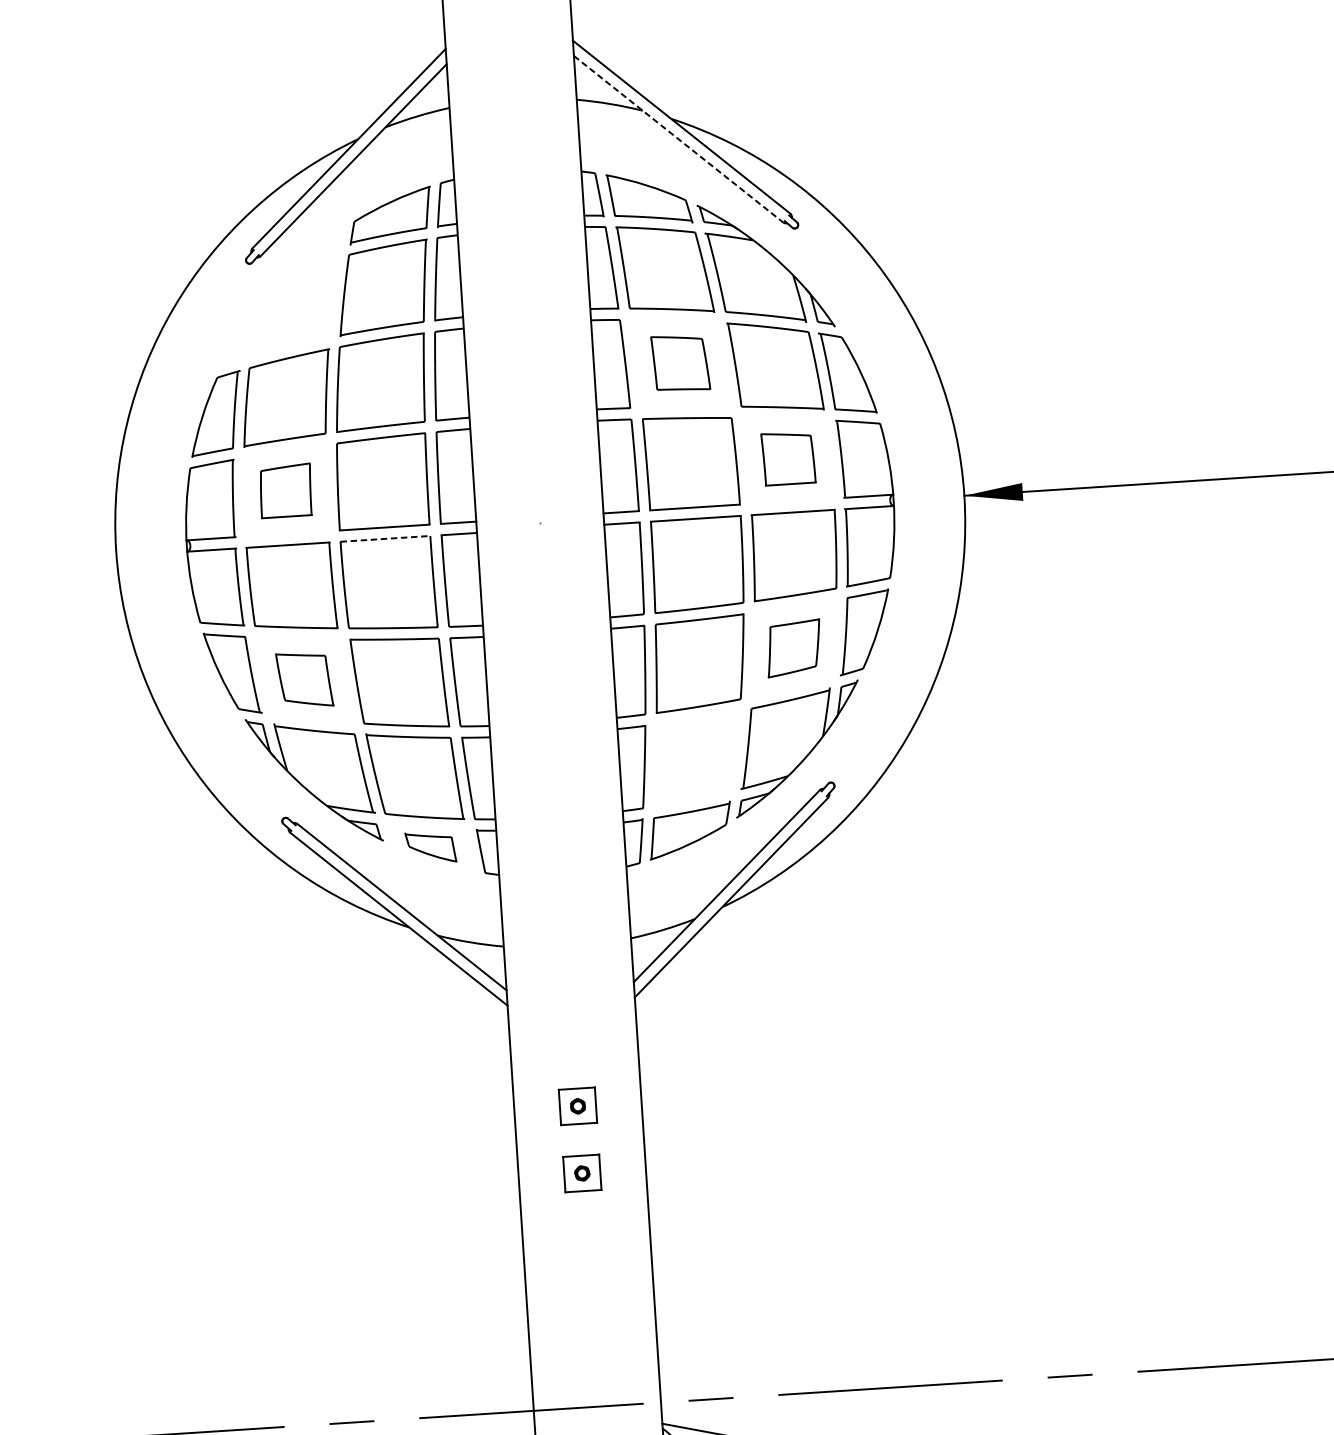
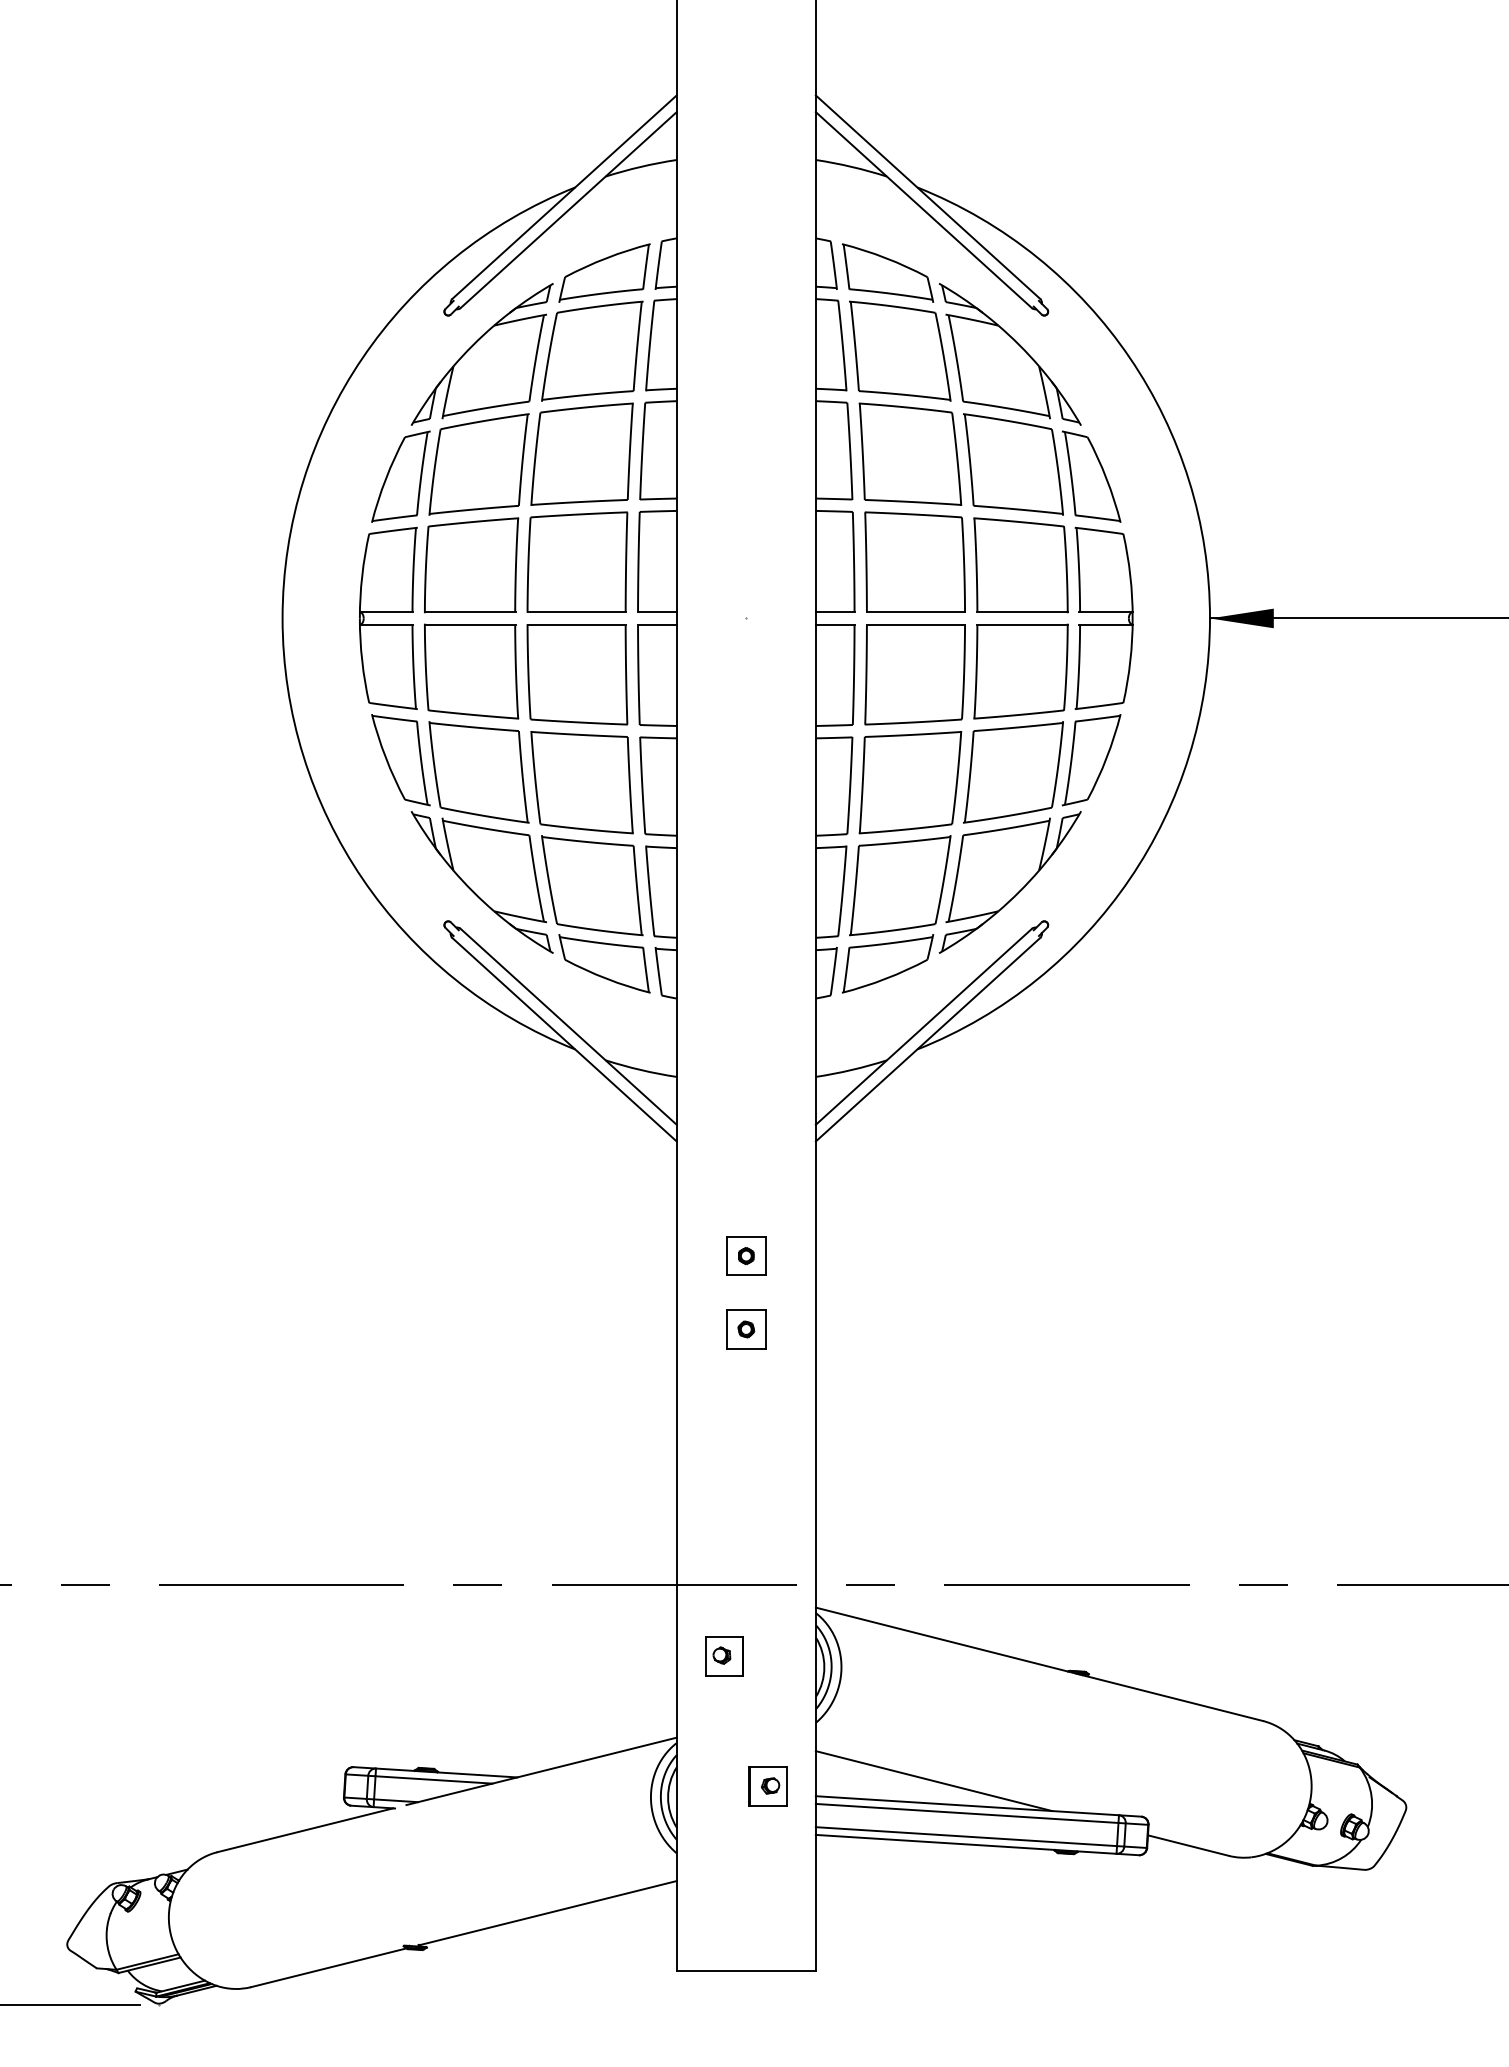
line: (678, 139) -> (923, 210), dashed -> solid
part: (282, 297) -> (481, 354), added
part: (680, 362) -> (910, 453), size x1.67
part: (787, 458) -> (1020, 565), size x1.67
part: (285, 491) -> (471, 565), size x1.67
line: (386, 538) -> (577, 624), dashed -> solid
part: (793, 648) -> (1013, 772), size x1.67
part: (304, 679) -> (478, 772), size x1.67
part: (697, 758) -> (900, 885), added
part: (431, 847) -> (604, 963), size x1.67

